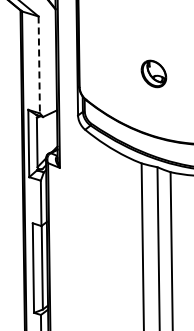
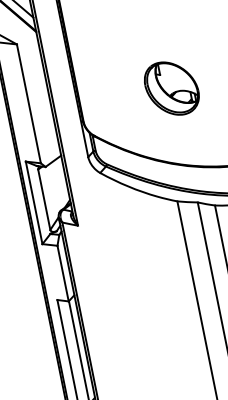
line: (39, 65) -> (29, 104), dashed -> solid
part: (153, 73) -> (171, 88), size x1.67

